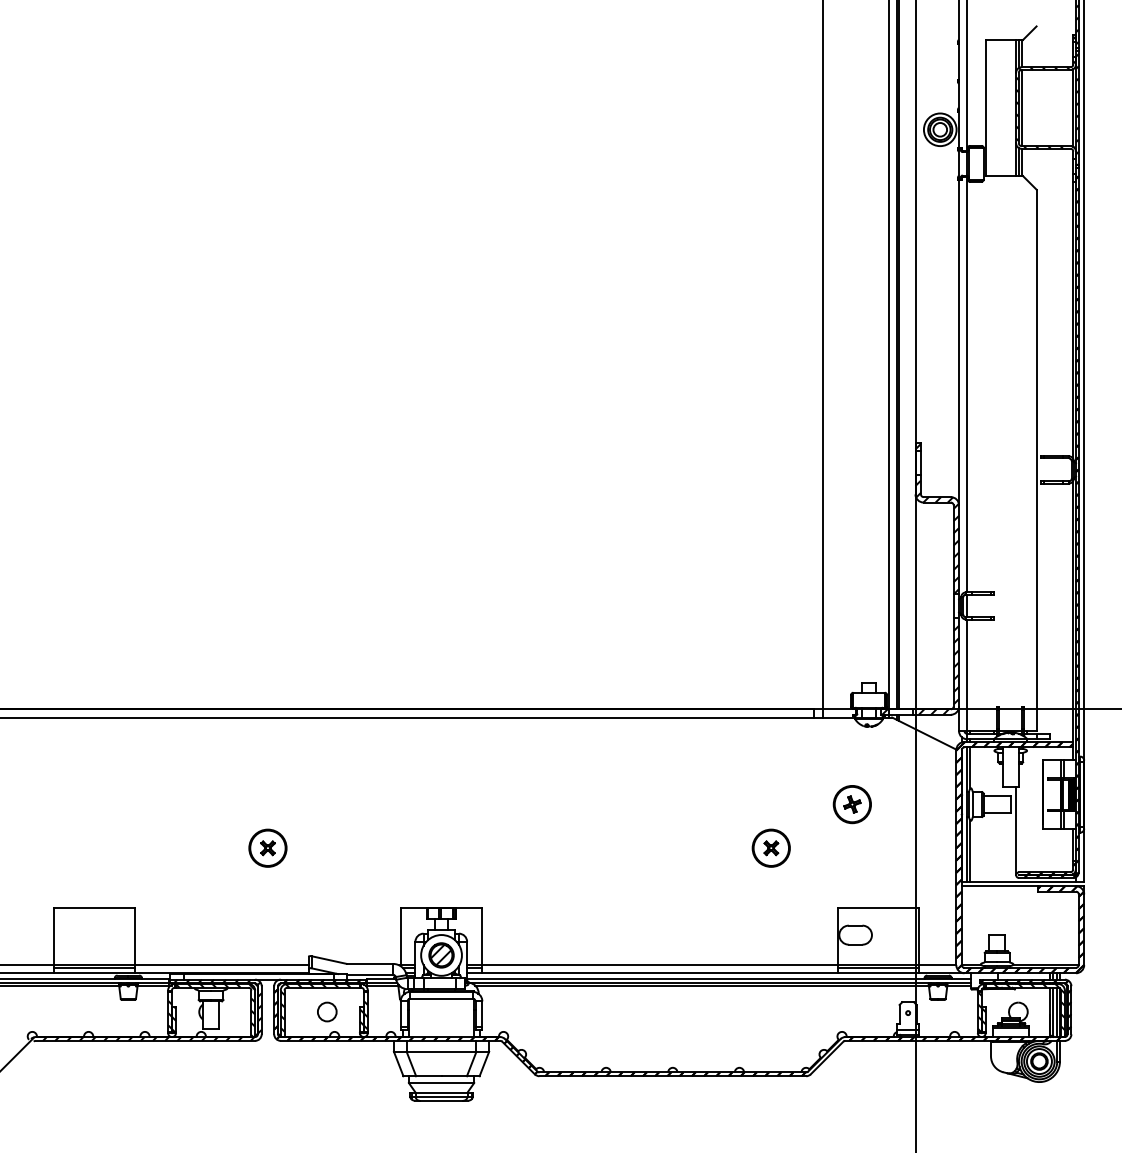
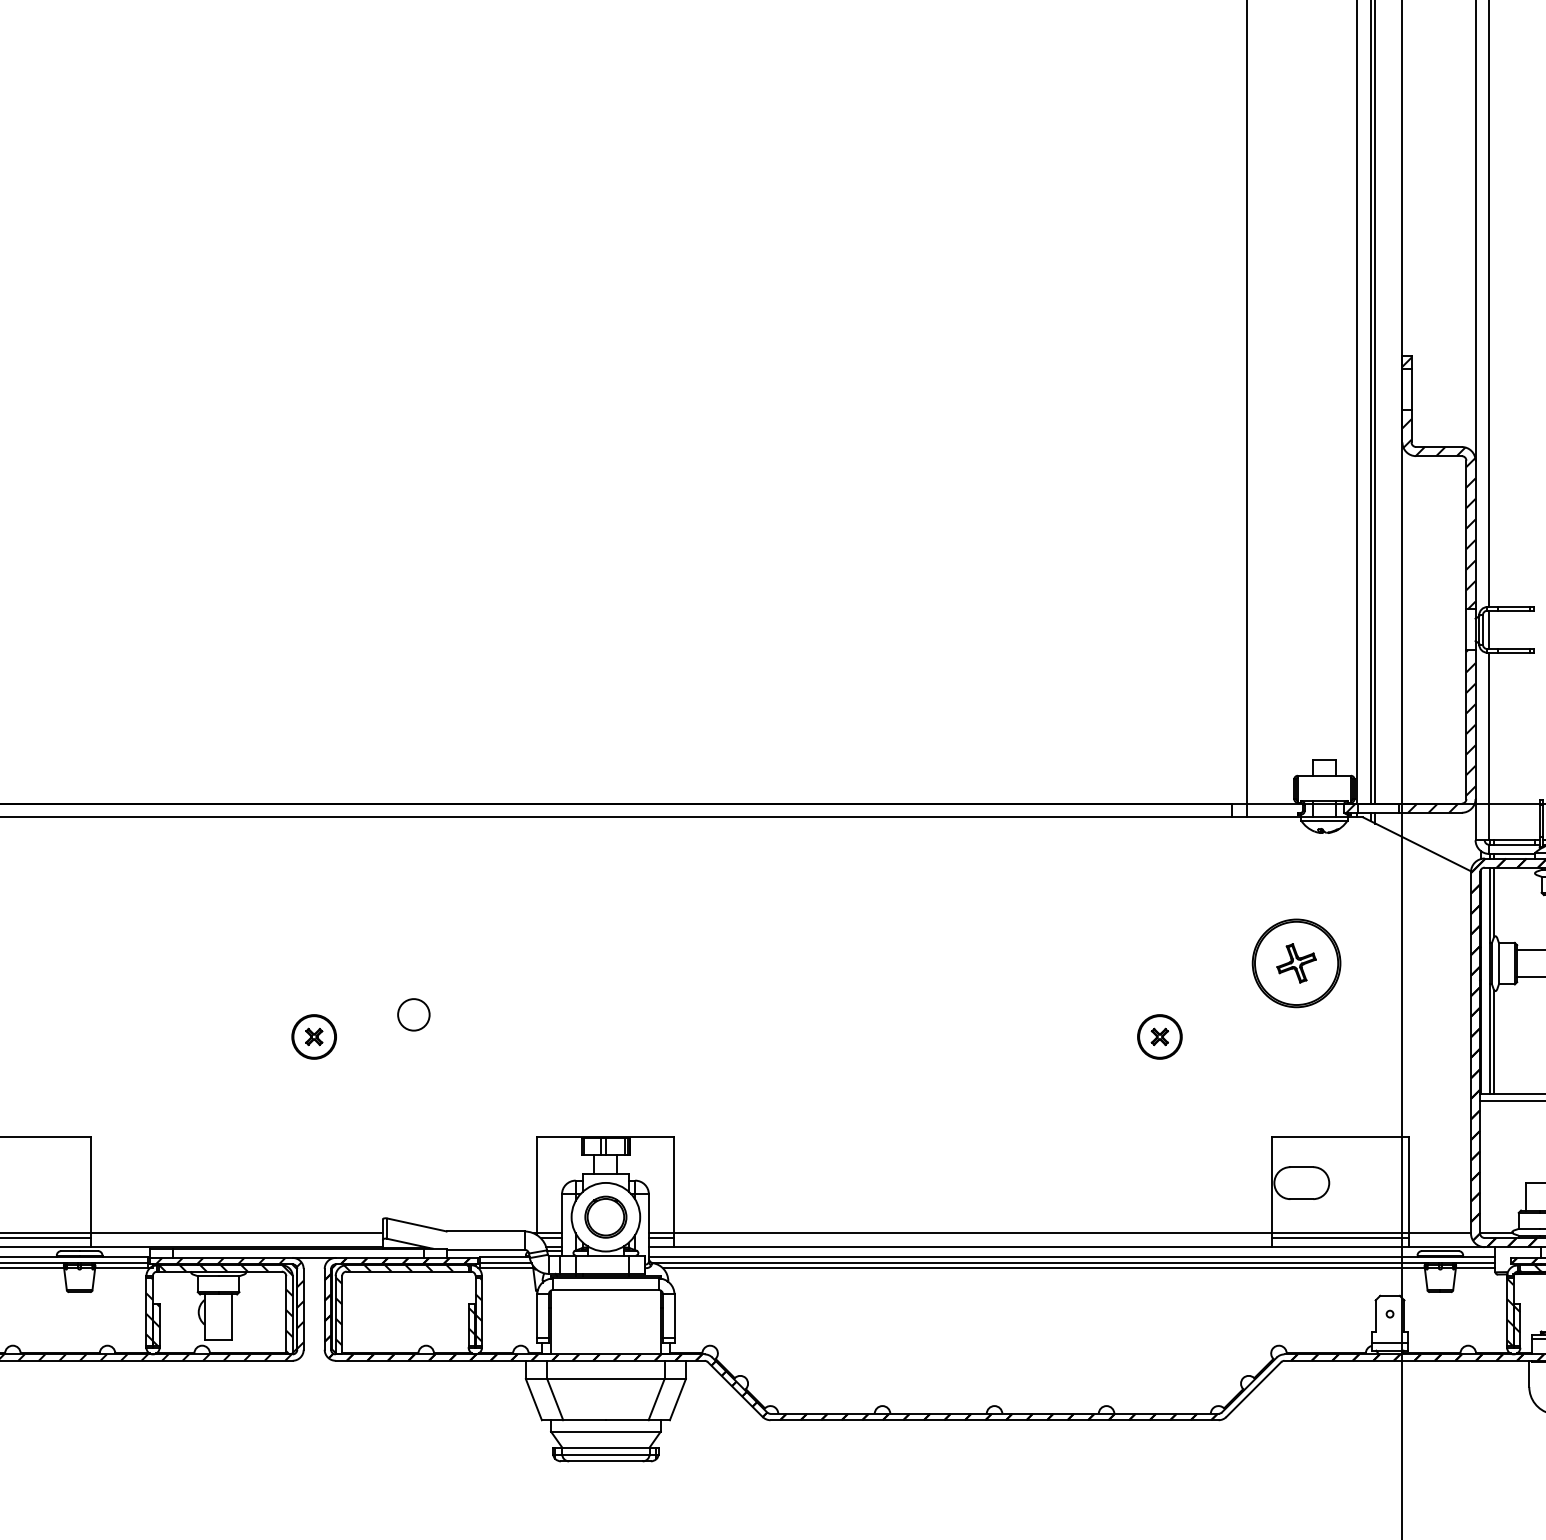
part: (851, 804) -> (1294, 963), size x1.4
part: (267, 847) -> (313, 1035), size x0.7
part: (770, 847) -> (1158, 1035), size x0.7
hatch: (441, 954) -> (605, 1215), removed
circle: (327, 1011) -> (414, 1013), moved

